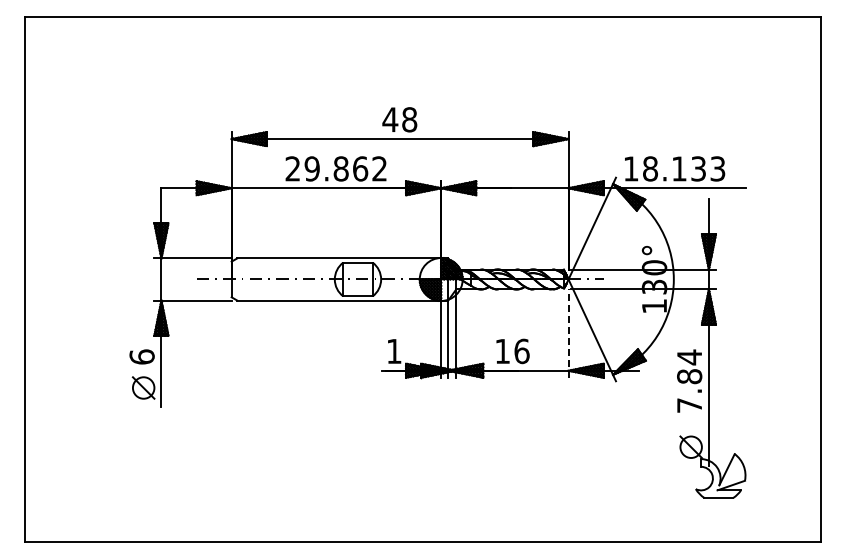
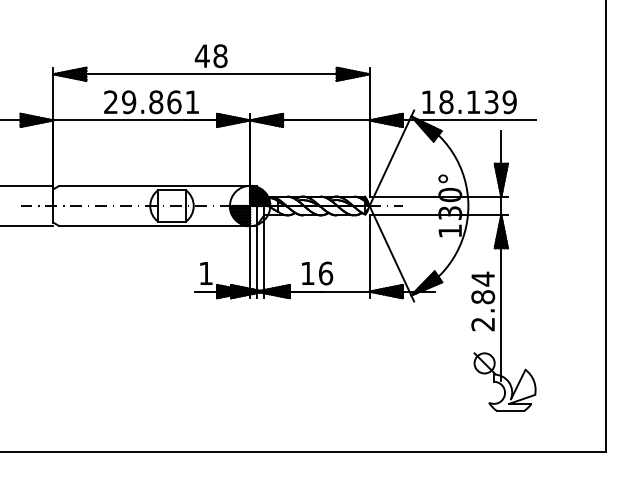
text: (379, 168) -> (192, 101), 29.862 -> 29.861
text: (717, 168) -> (509, 101), 18.133 -> 18.139
line: (568, 333) -> (369, 256), dashed -> solid
text: (689, 405) -> (483, 324), 7.84 -> 2.84

